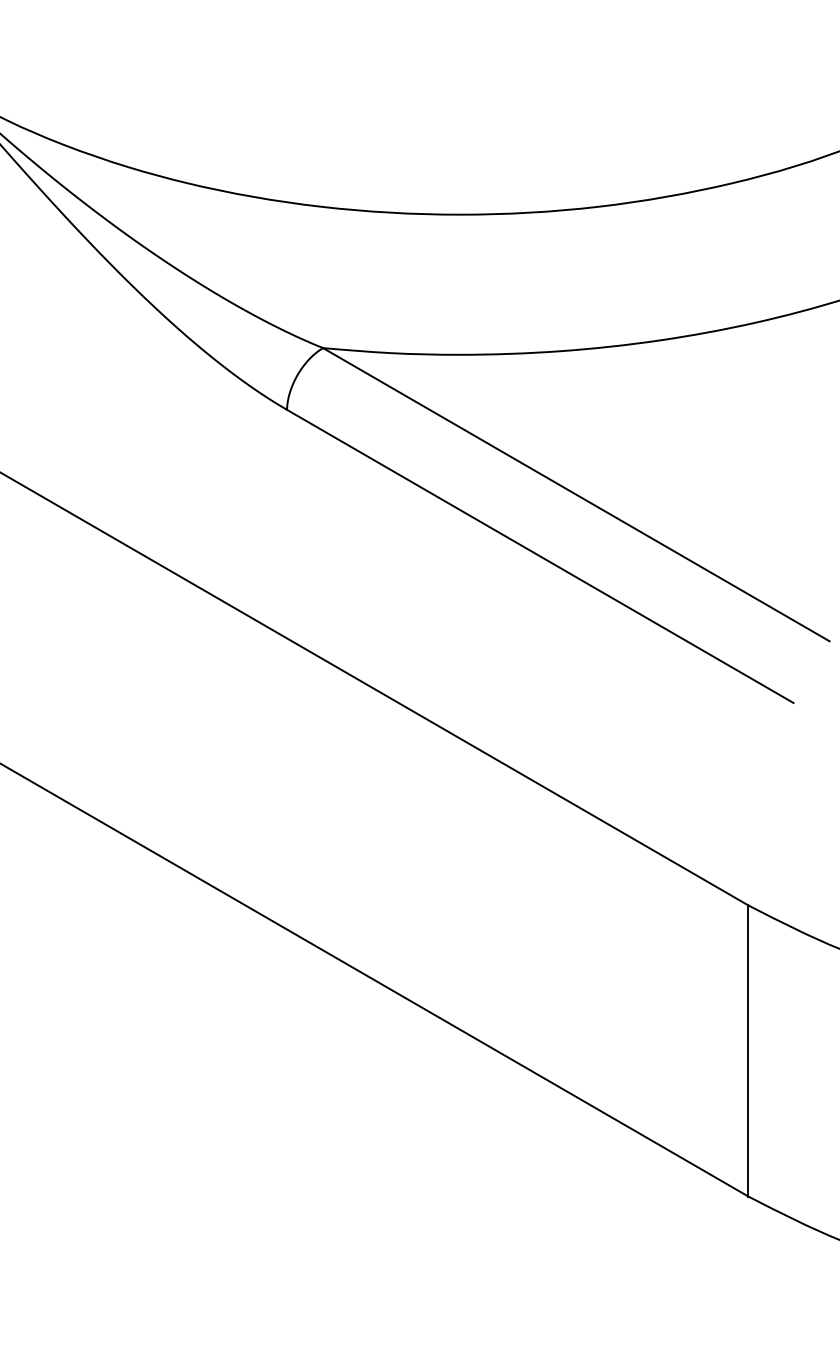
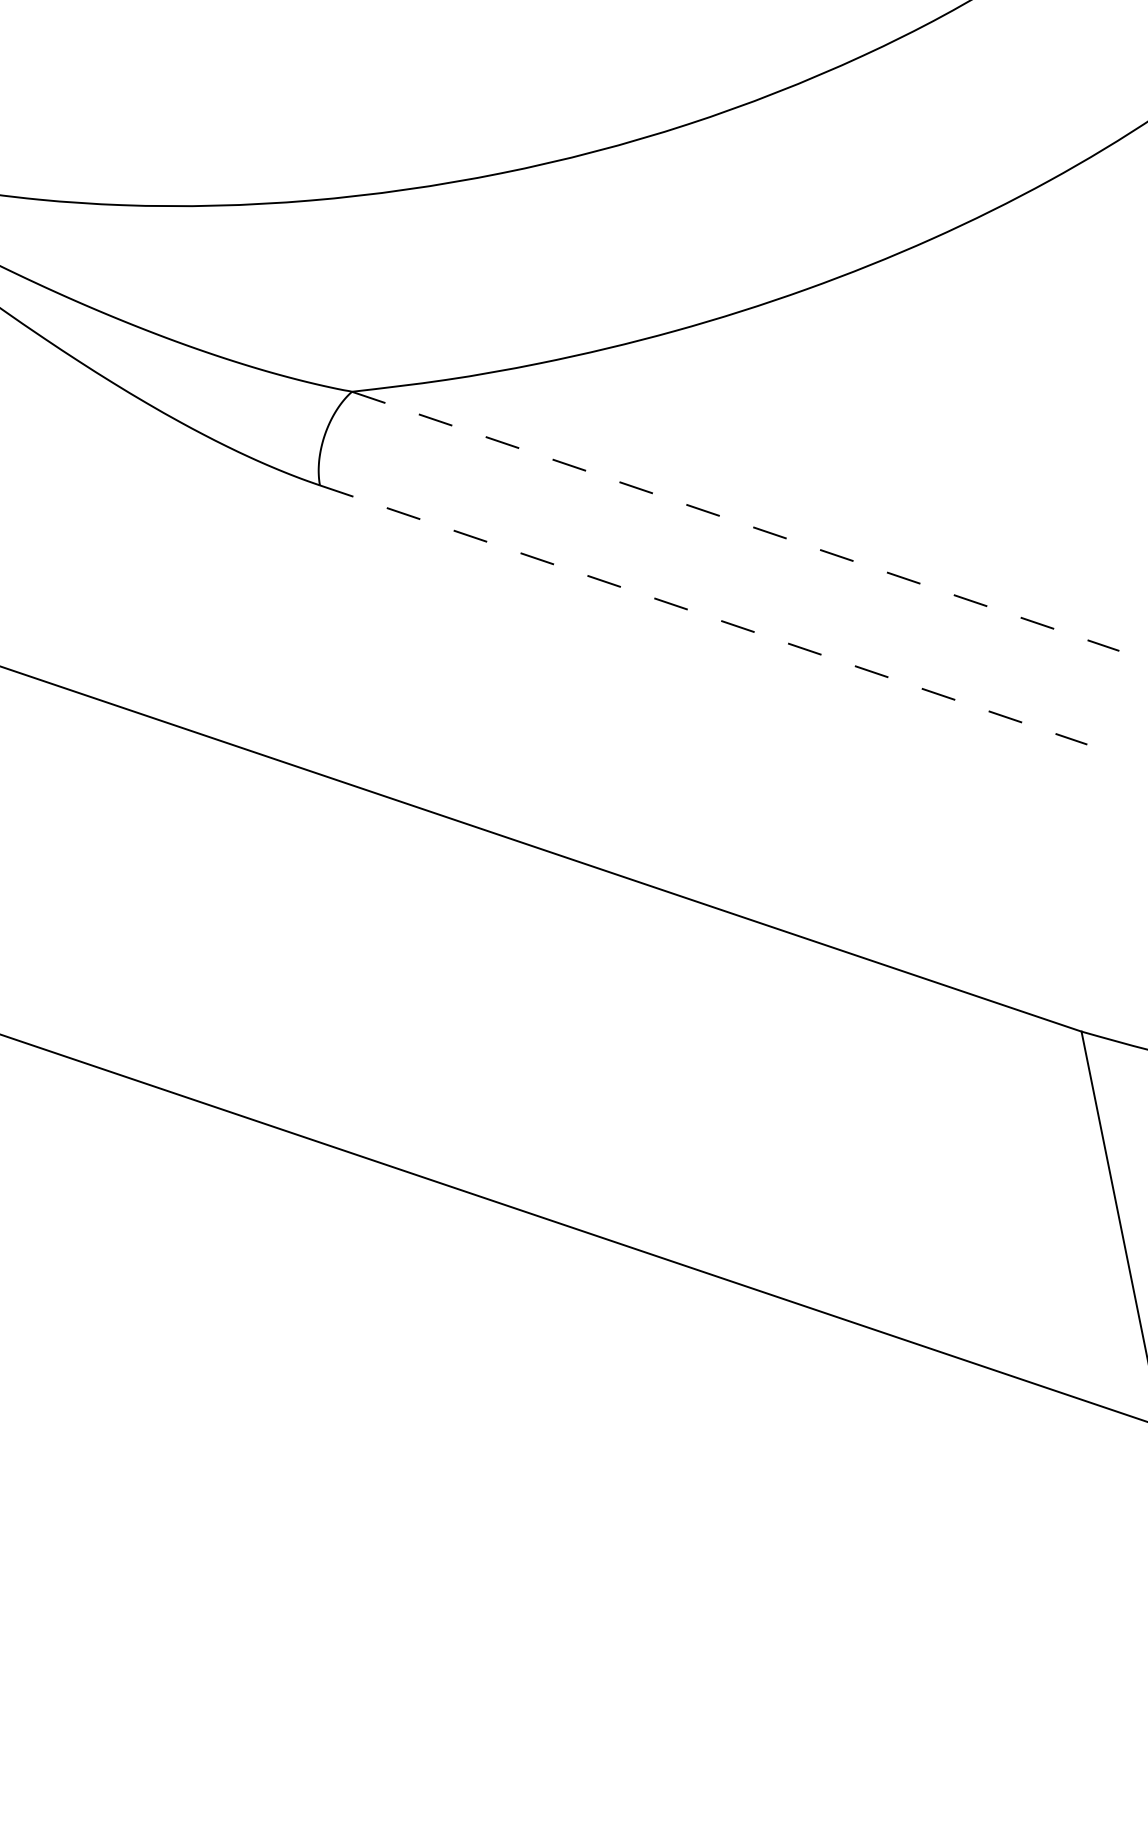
line: (576, 494) -> (735, 521), solid -> dashed
line: (540, 556) -> (703, 615), solid -> dashed

